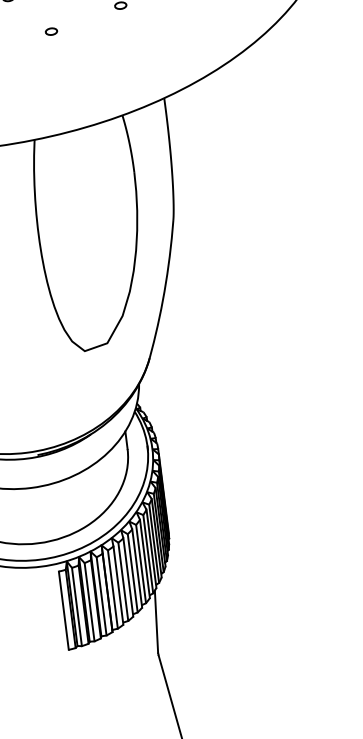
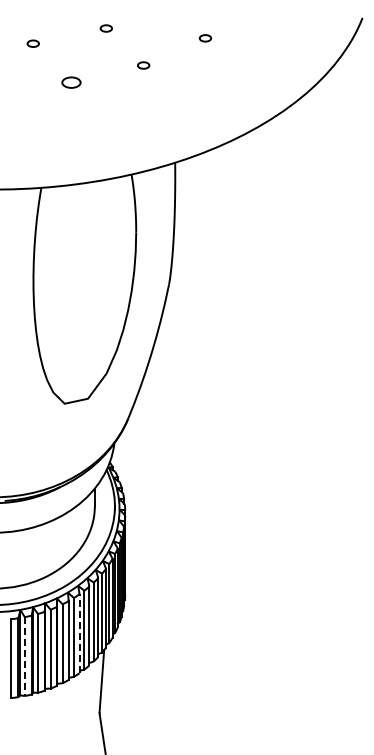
part: (51, 31) -> (71, 82), size x1.6
line: (128, 577) -> (79, 633), solid -> dashed
line: (76, 607) -> (24, 657), solid -> dashed

